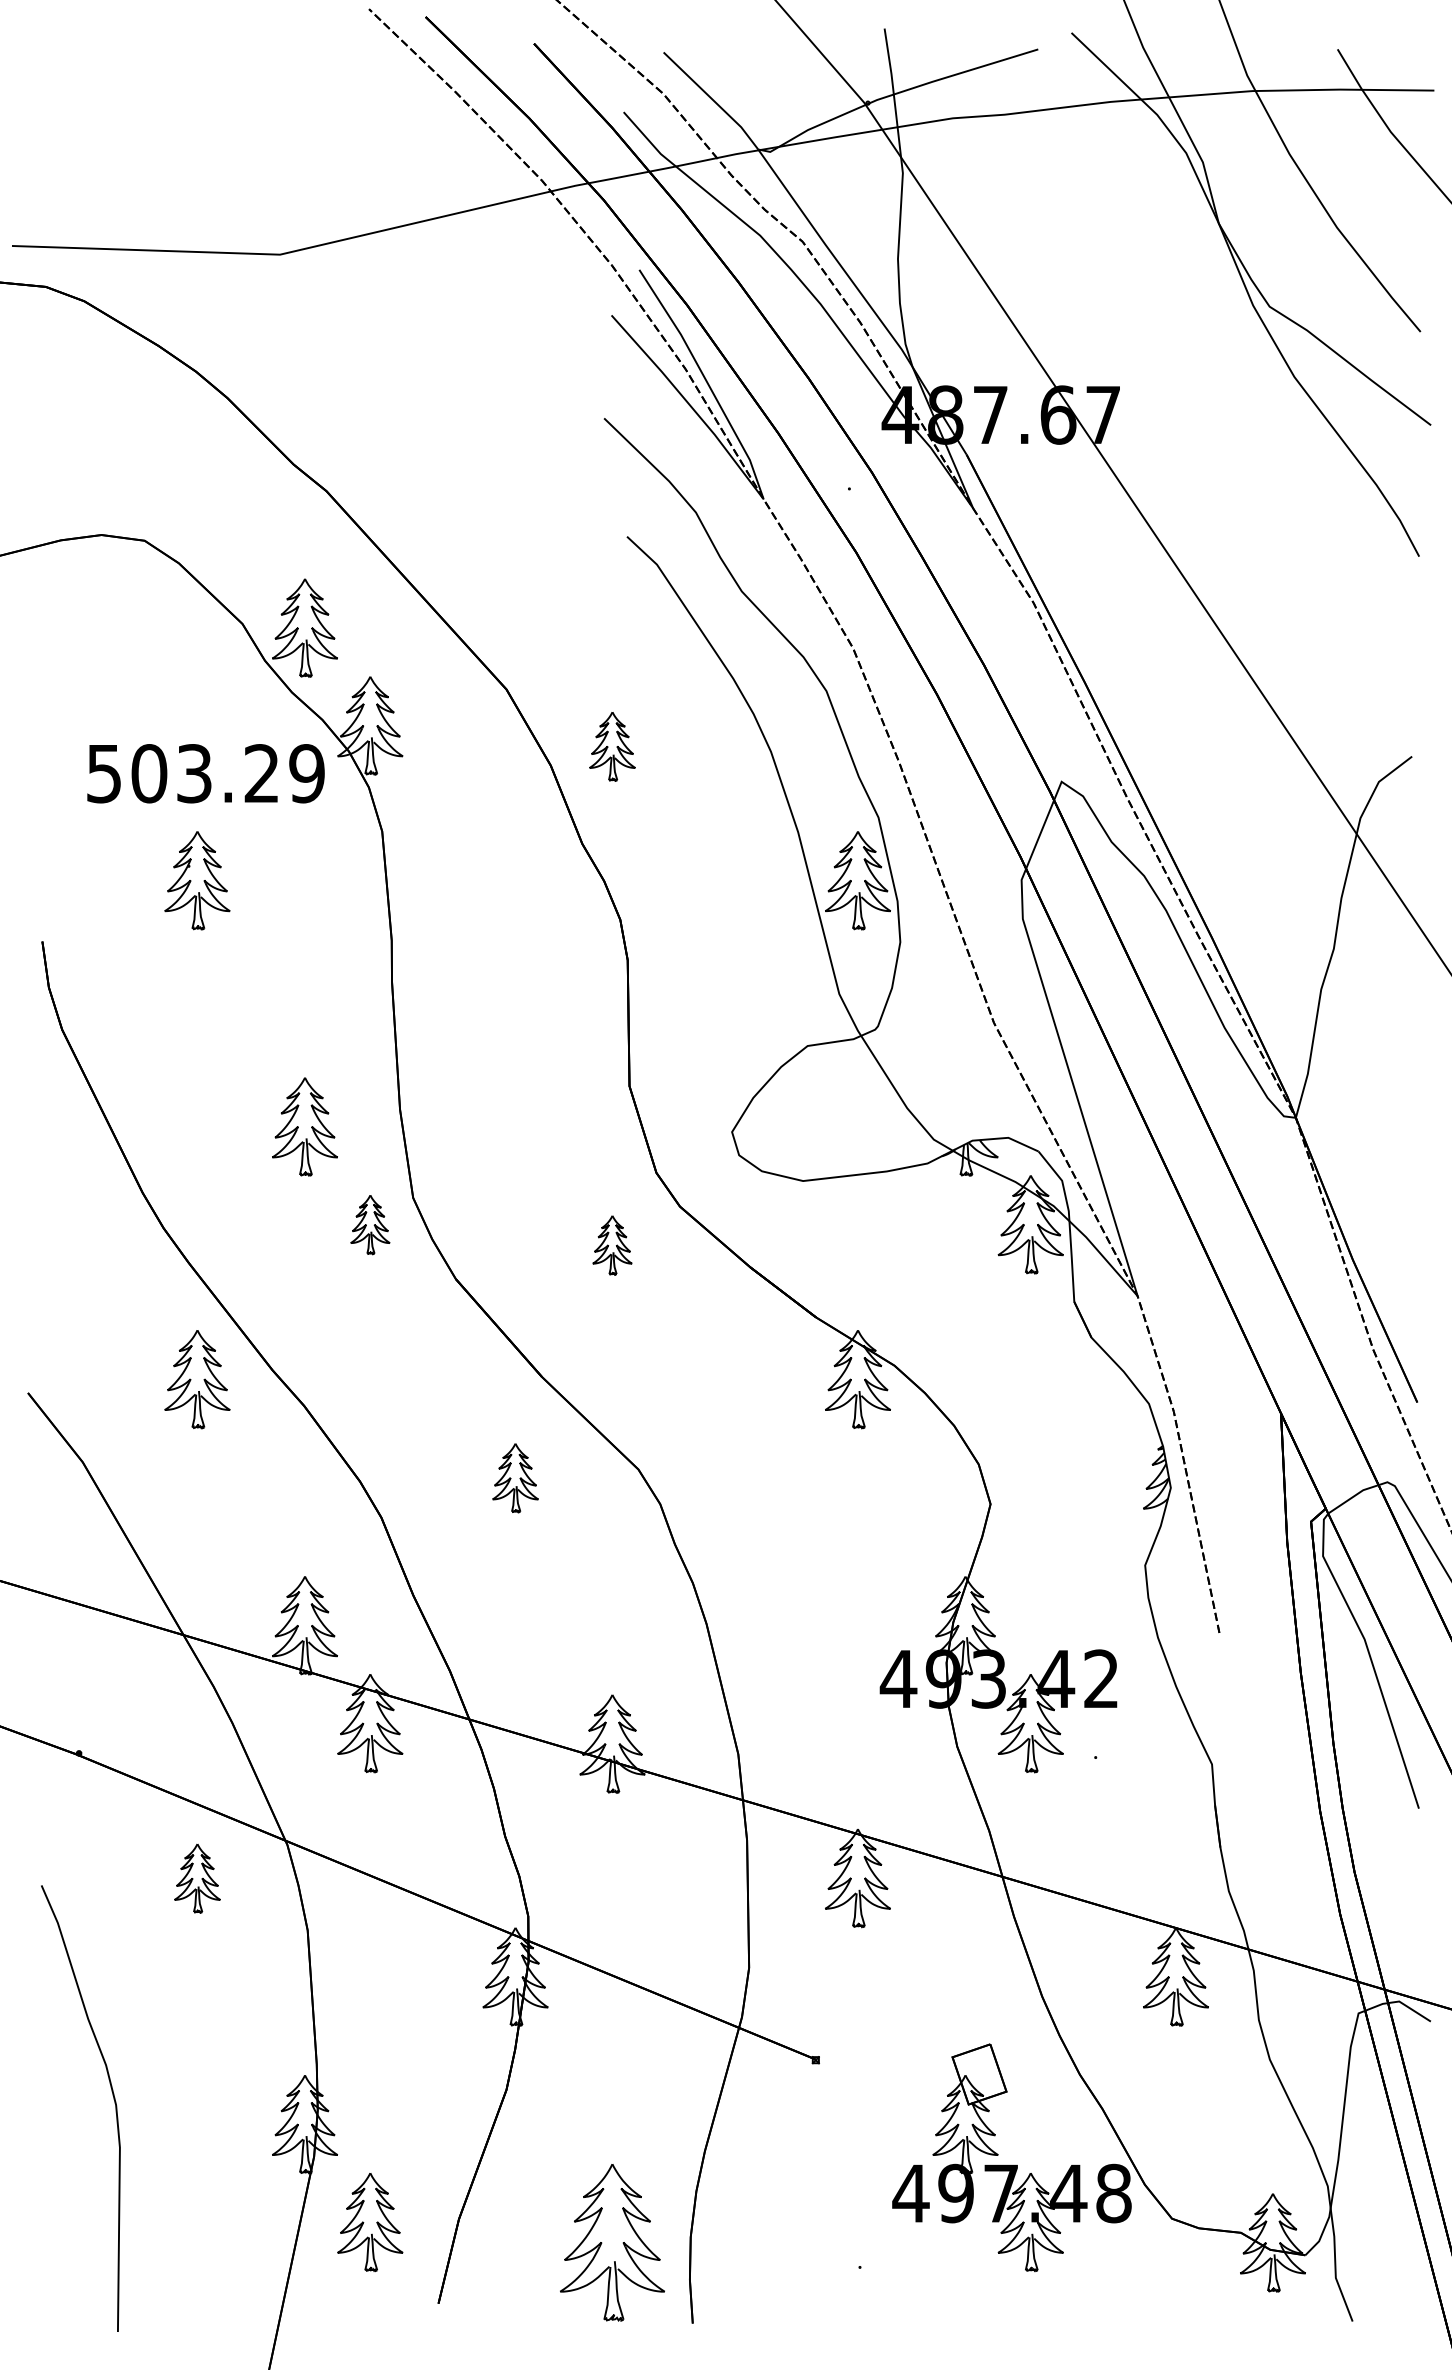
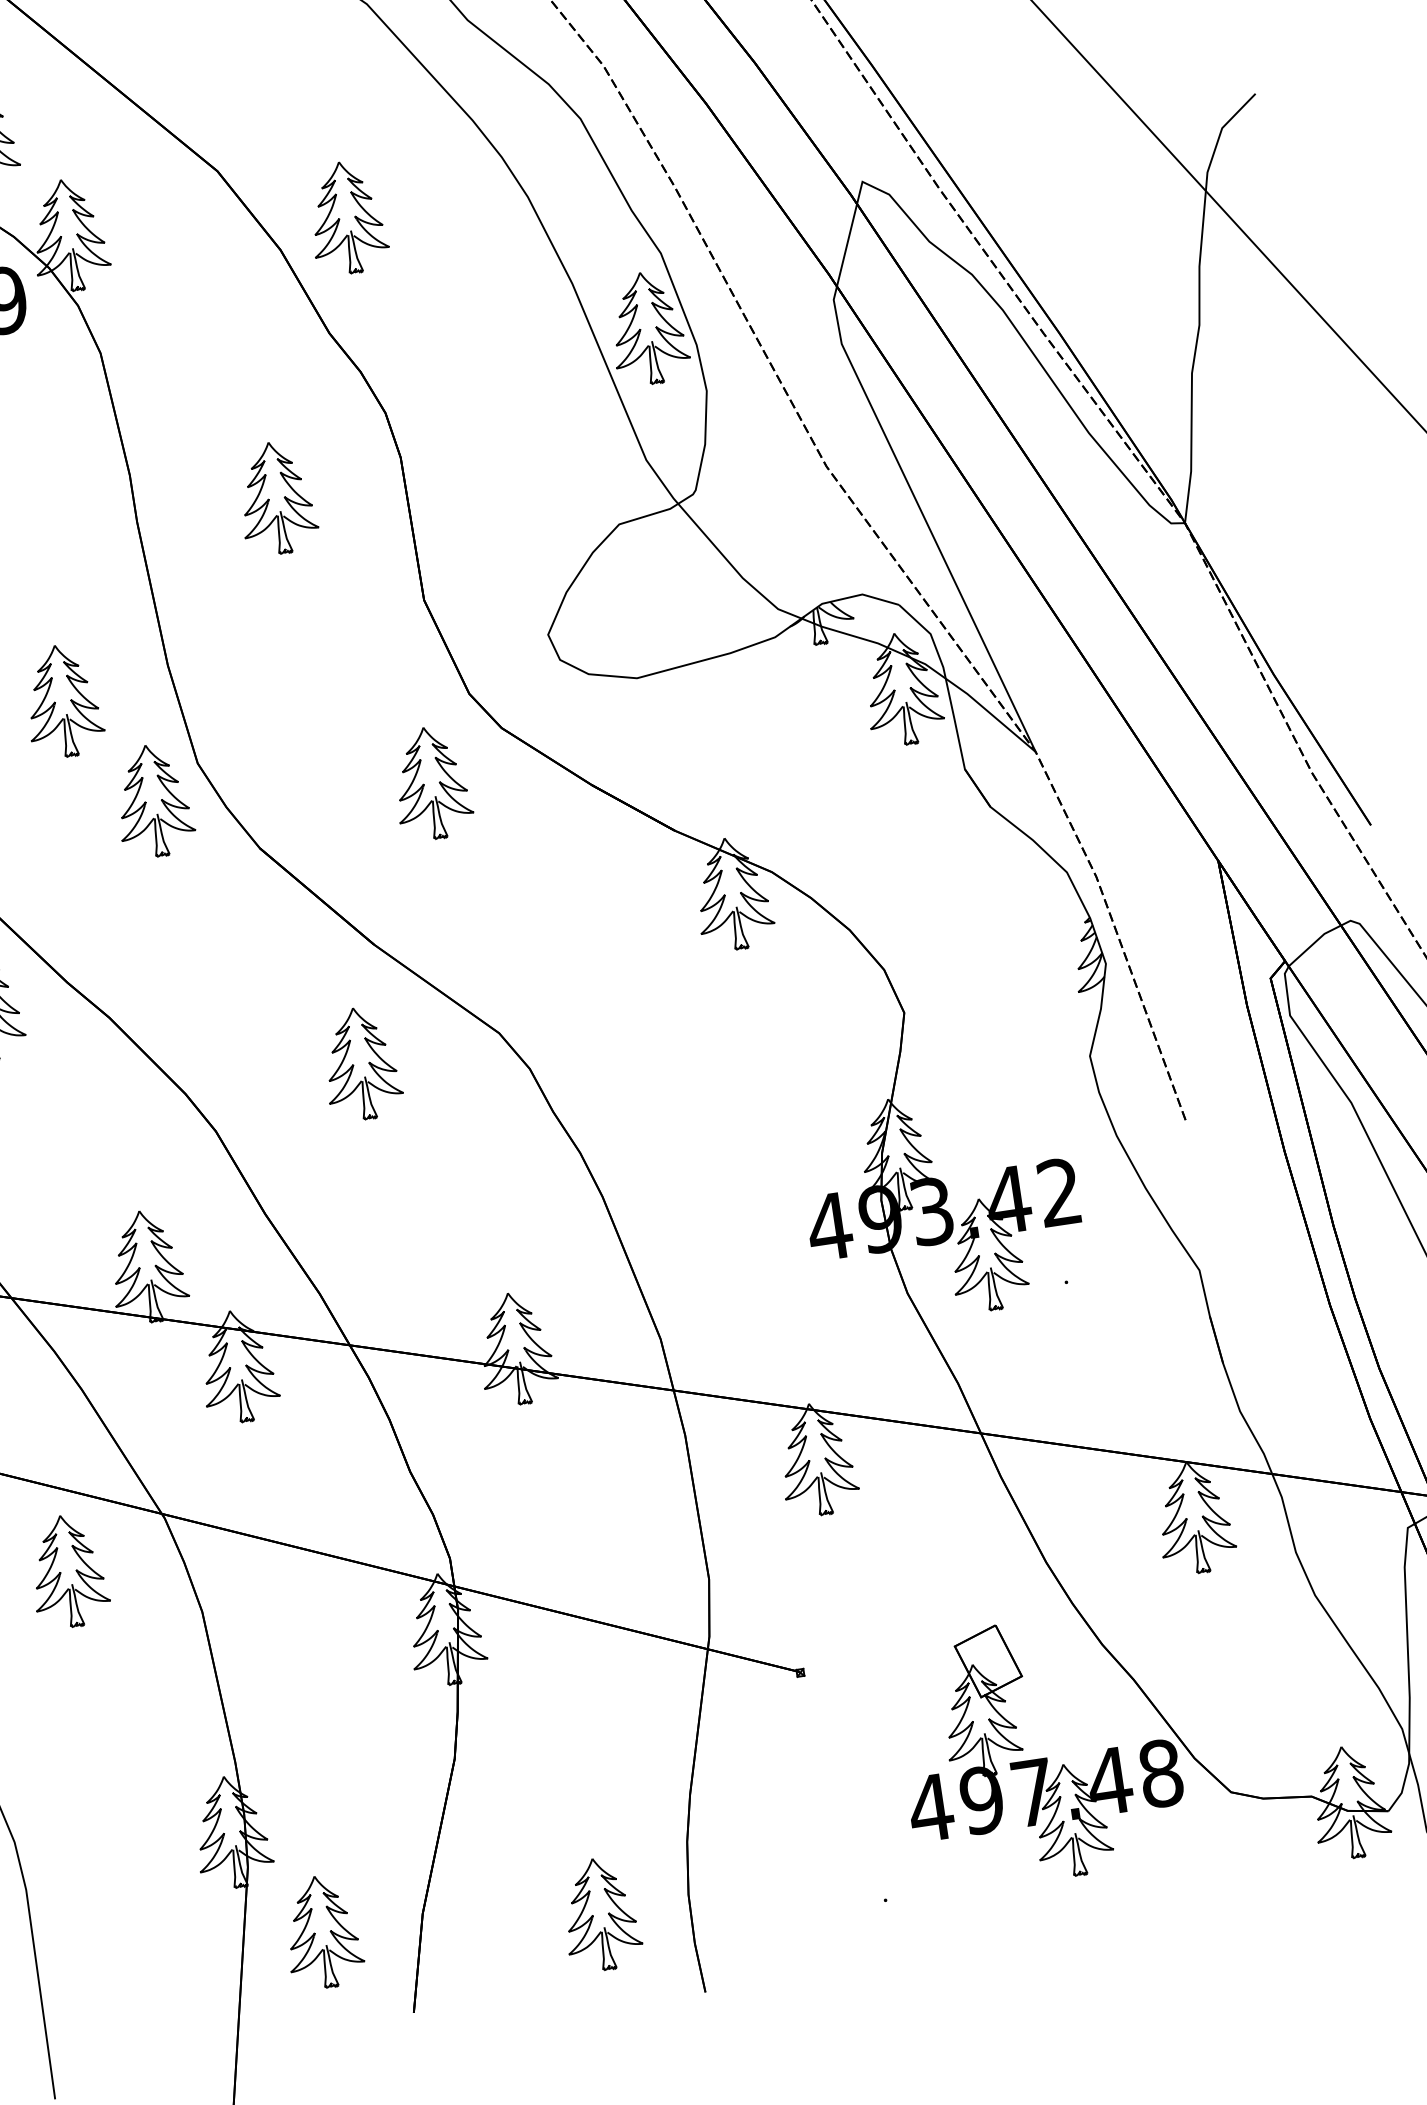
part: (612, 746) -> (347, 217), size x1.43
part: (515, 979) -> (276, 498), added
part: (370, 1224) -> (153, 800), size x1.67
part: (612, 1245) -> (431, 783), size x1.67
part: (515, 1477) -> (361, 1063), size x1.43
part: (197, 1878) -> (68, 1571), size x1.43
part: (612, 2242) -> (600, 1914), size x0.62

